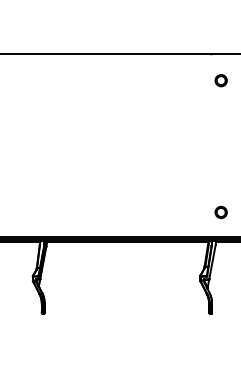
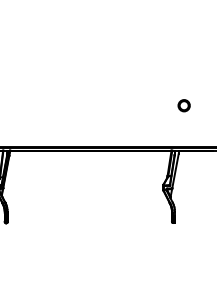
part: (220, 212) -> (183, 105), moved

